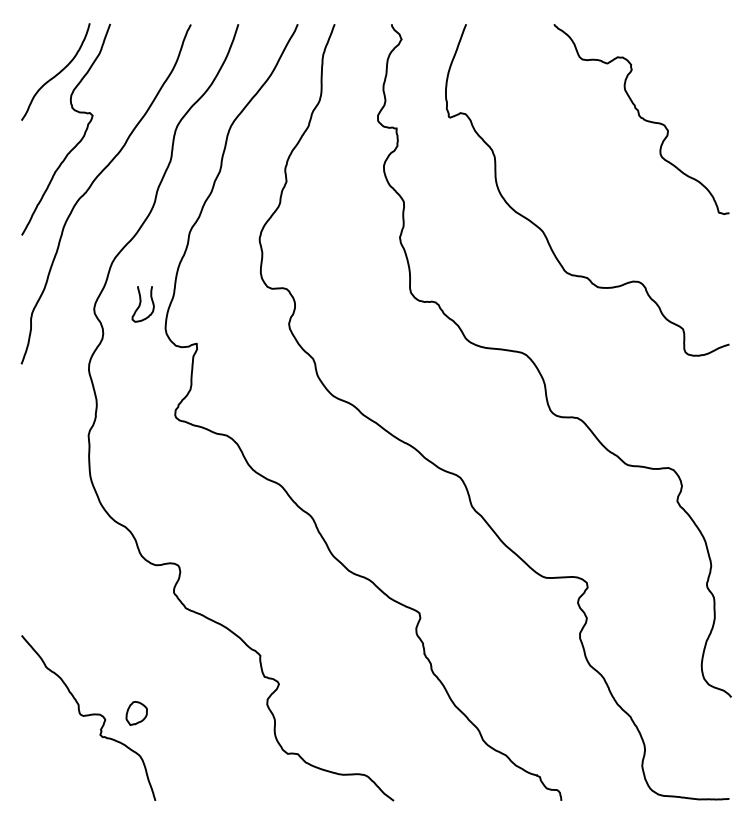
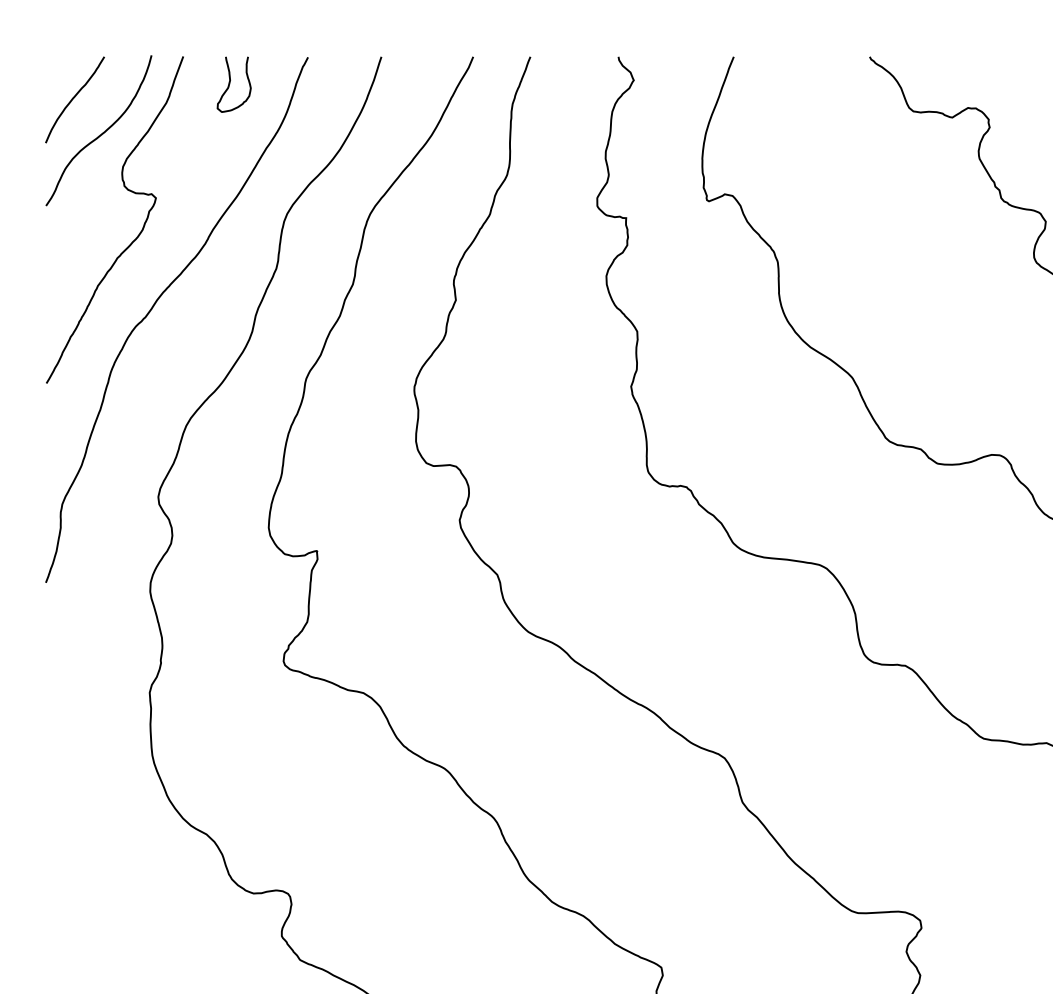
curve: (39, 52) -> (73, 100), added
curve: (140, 304) -> (229, 85), moved

